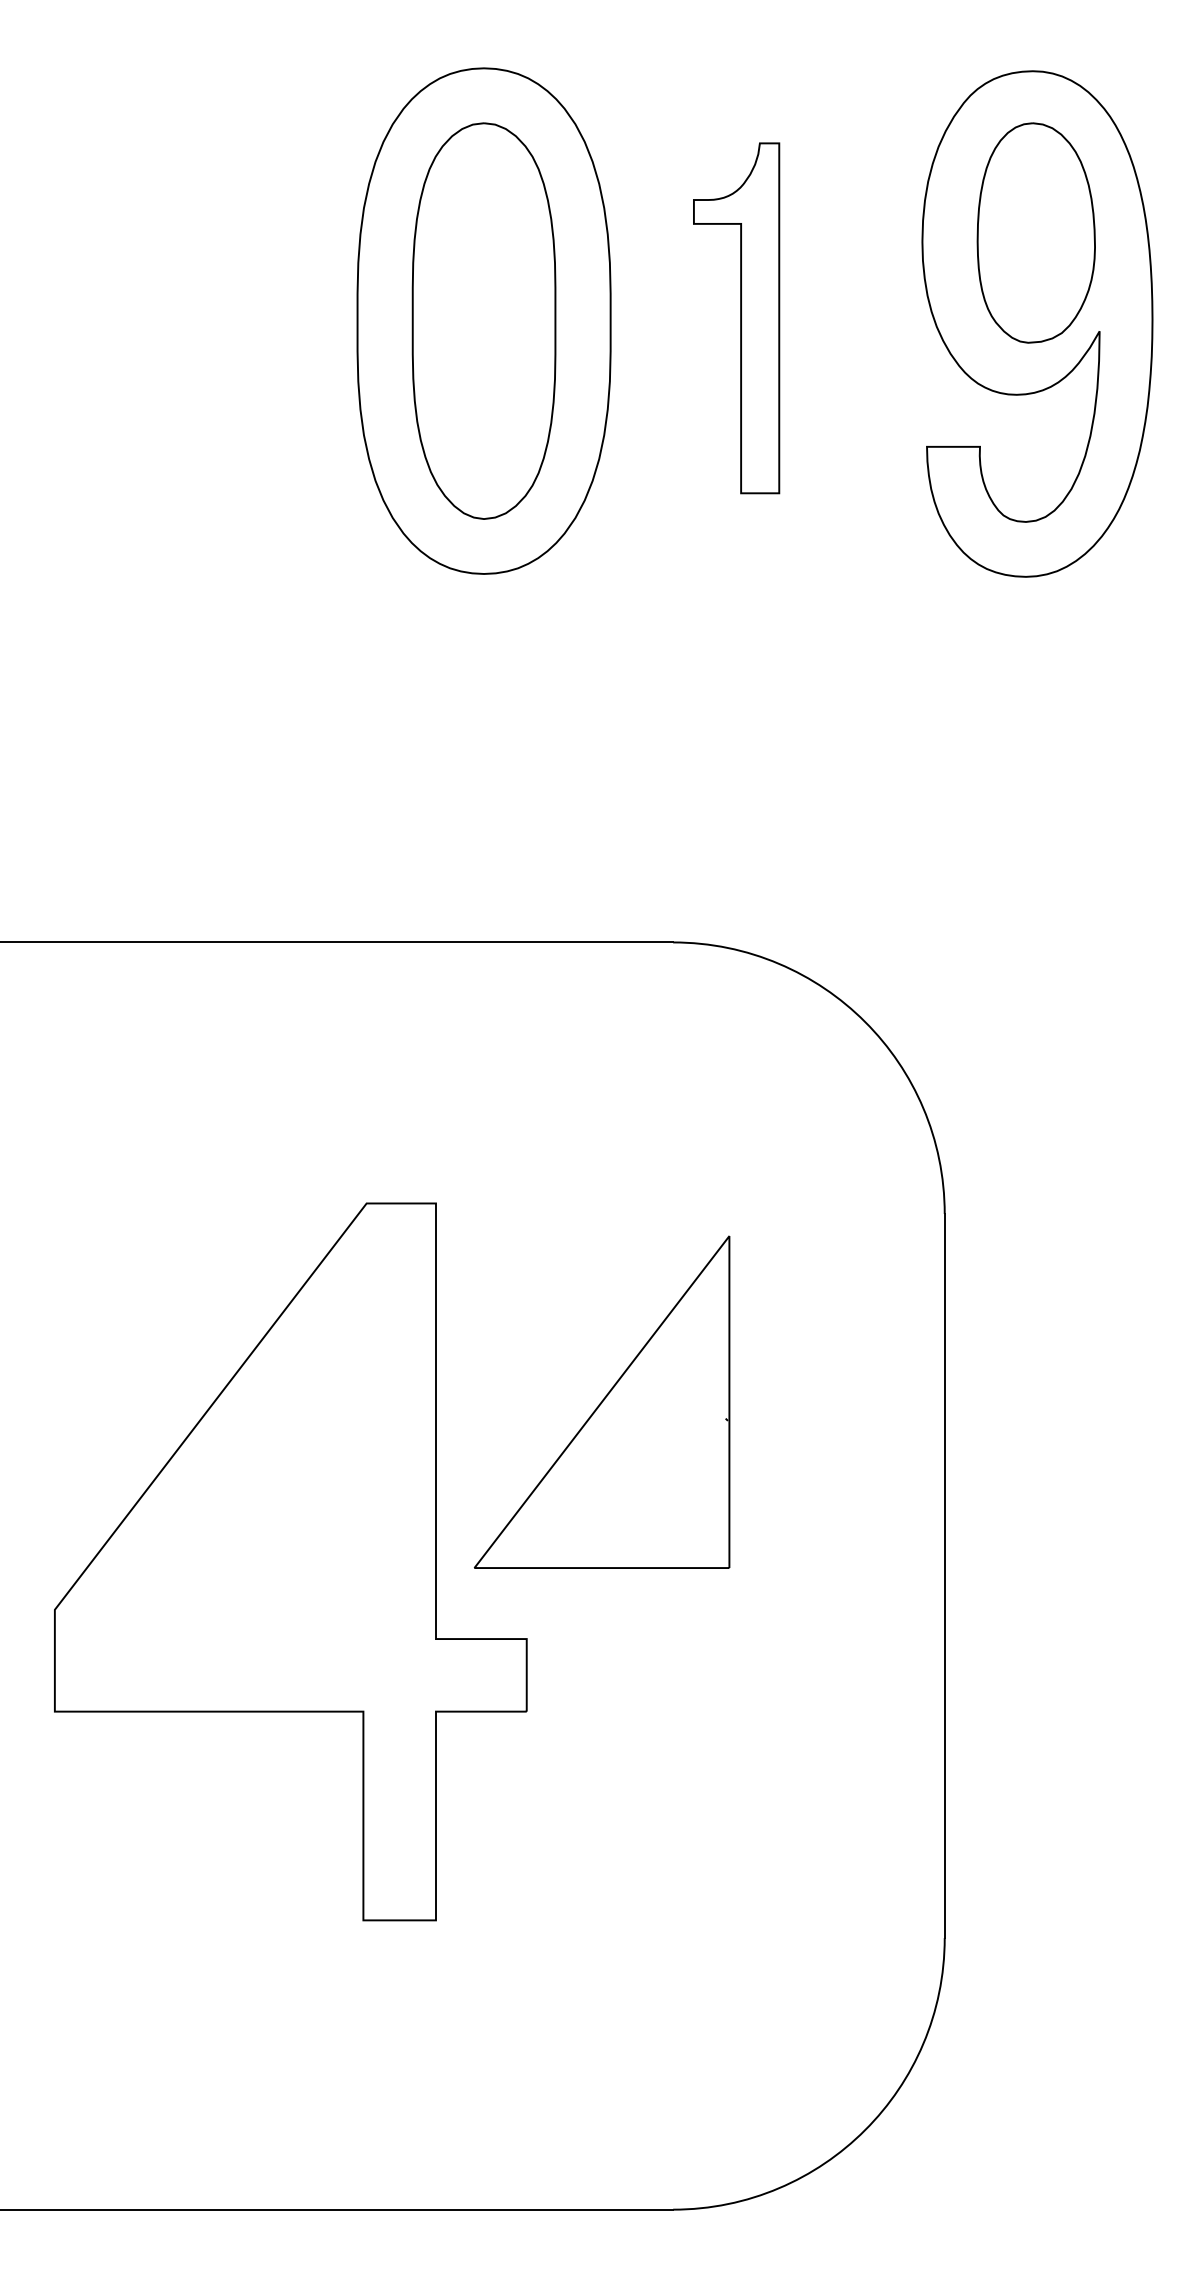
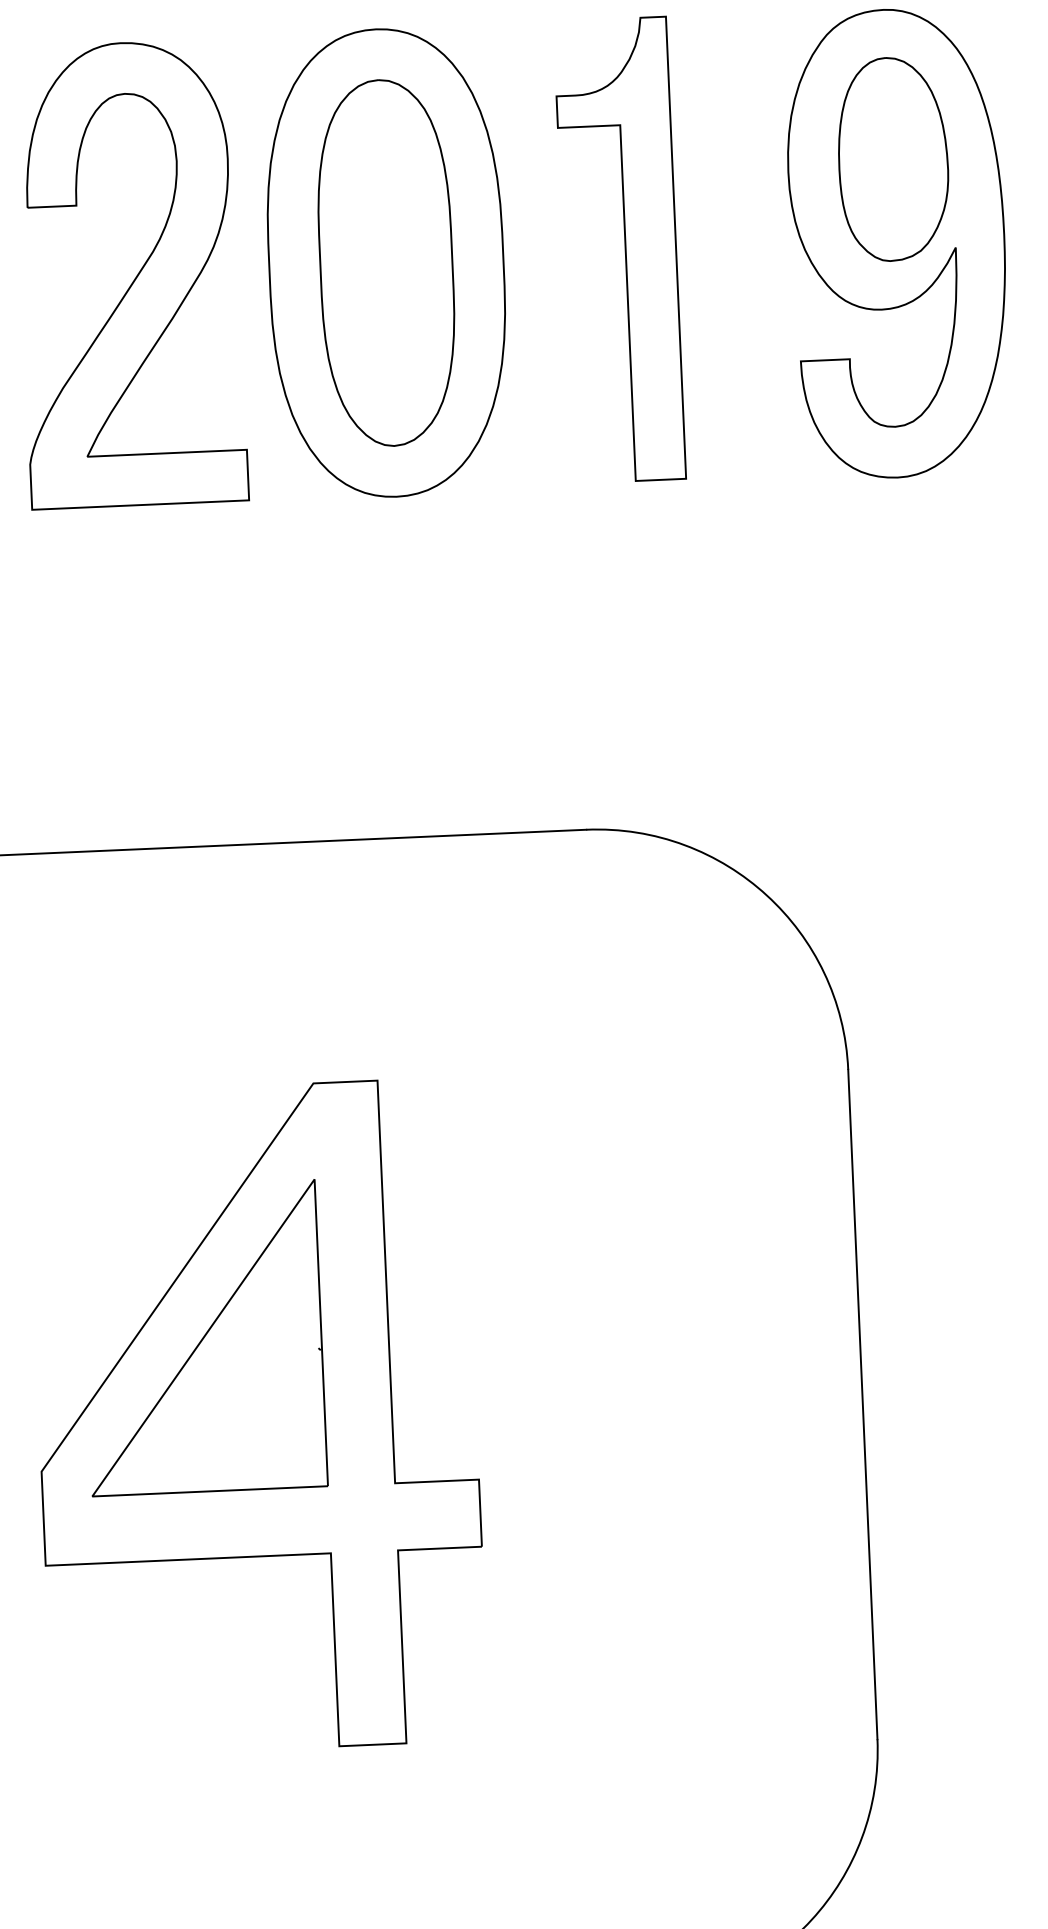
part: (736, 318) -> (619, 250), size x1.43
part: (212, 324) -> (135, 277), added
part: (601, 1401) -> (203, 1337), moved

